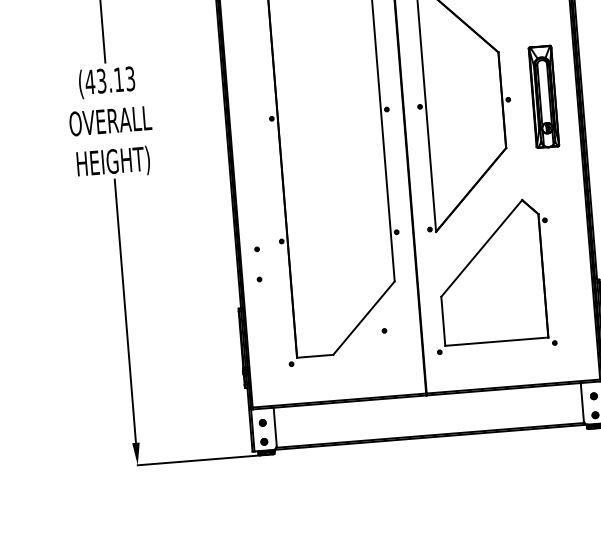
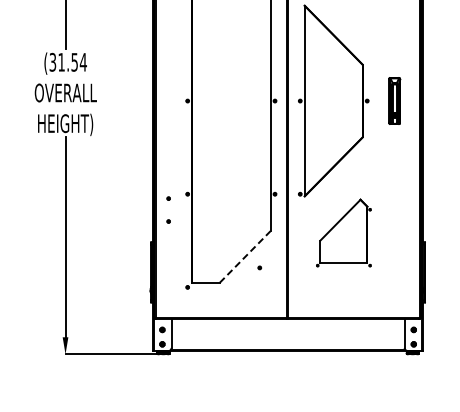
text: (109, 79) -> (67, 61), (43.13 -> (31.54
part: (544, 96) -> (394, 100), size x0.6
part: (490, 275) -> (343, 232), size x0.6
line: (364, 317) -> (245, 256), solid -> dashed

